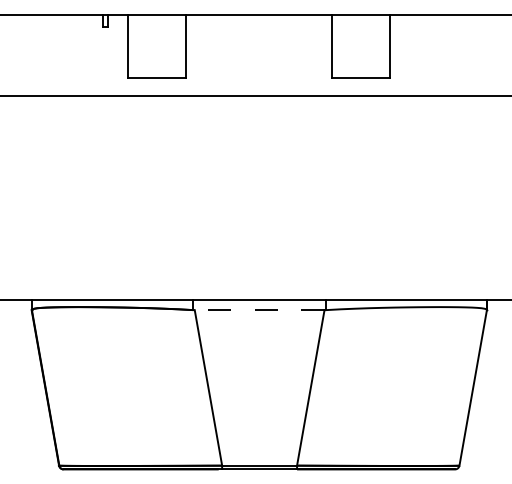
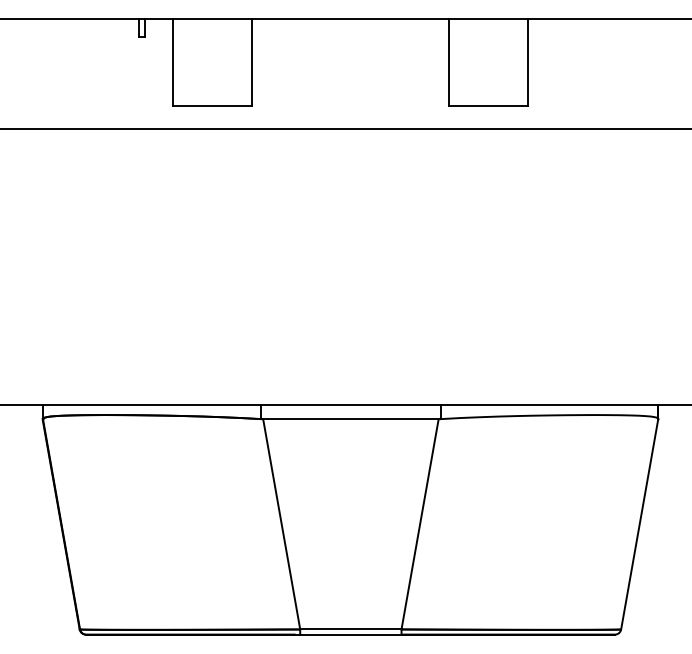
line: (259, 310) -> (350, 419), dashed -> solid

